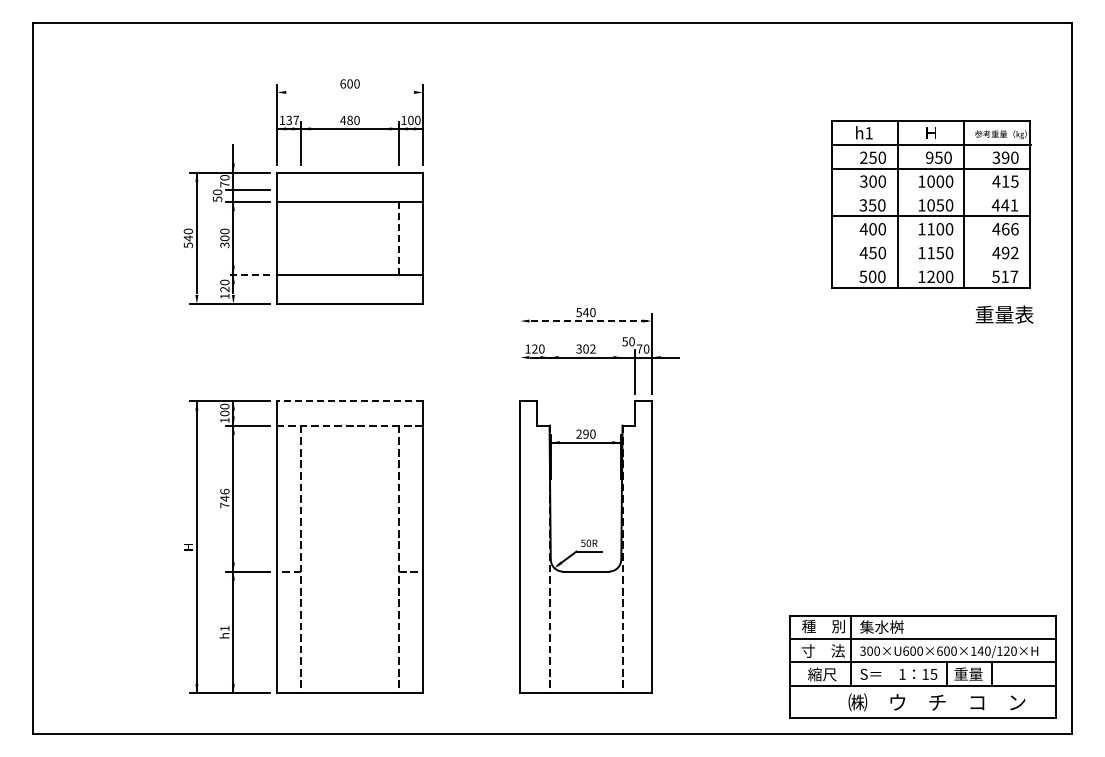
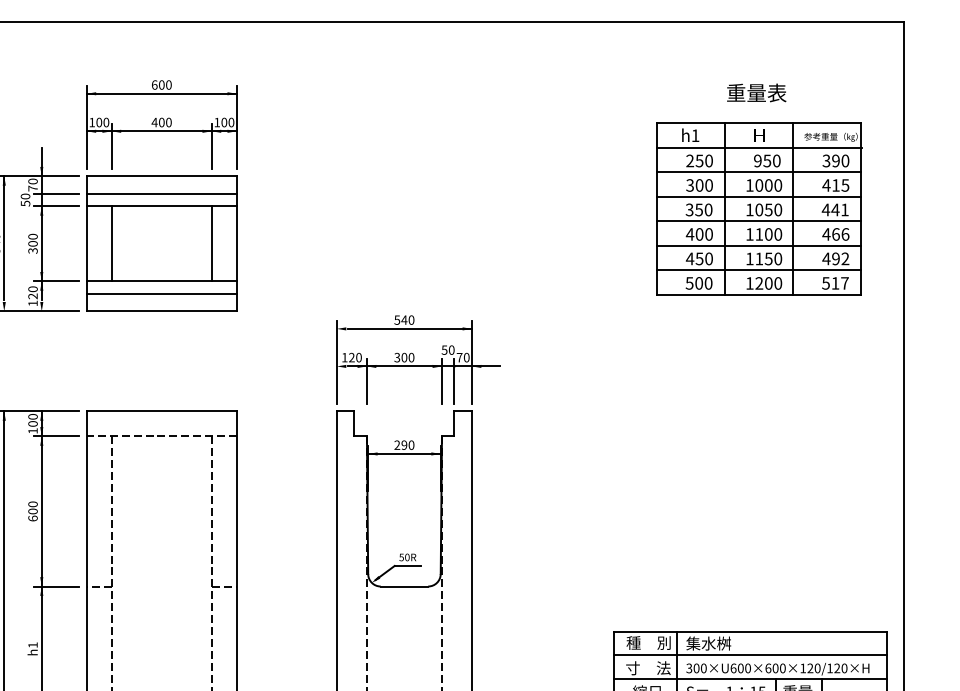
line: (350, 92) -> (162, 93), added
text: (292, 120) -> (102, 122), 137 -> 100
text: (349, 120) -> (161, 122), 480 -> 400
line: (350, 189) -> (162, 193), added
line: (930, 192) -> (758, 196), added
line: (301, 237) -> (111, 242), added
line: (398, 238) -> (211, 243), dashed -> solid
line: (930, 240) -> (758, 246), added
line: (930, 264) -> (758, 270), added
line: (247, 274) -> (56, 280), dashed -> solid
line: (350, 287) -> (162, 294), added
text: (1004, 314) -> (756, 92), moved
line: (592, 321) -> (411, 329), dashed -> solid
text: (592, 348) -> (411, 357), 302 -> 300
line: (520, 353) -> (337, 362), added
line: (549, 372) -> (366, 381), added
line: (622, 372) -> (441, 381), added
line: (350, 401) -> (162, 411), dashed -> solid
text: (224, 498) -> (32, 511), 746 -> 600
text: (980, 650) -> (810, 667), 300×U600×600×140/120×H -> 300×U600×600×120/120×H

